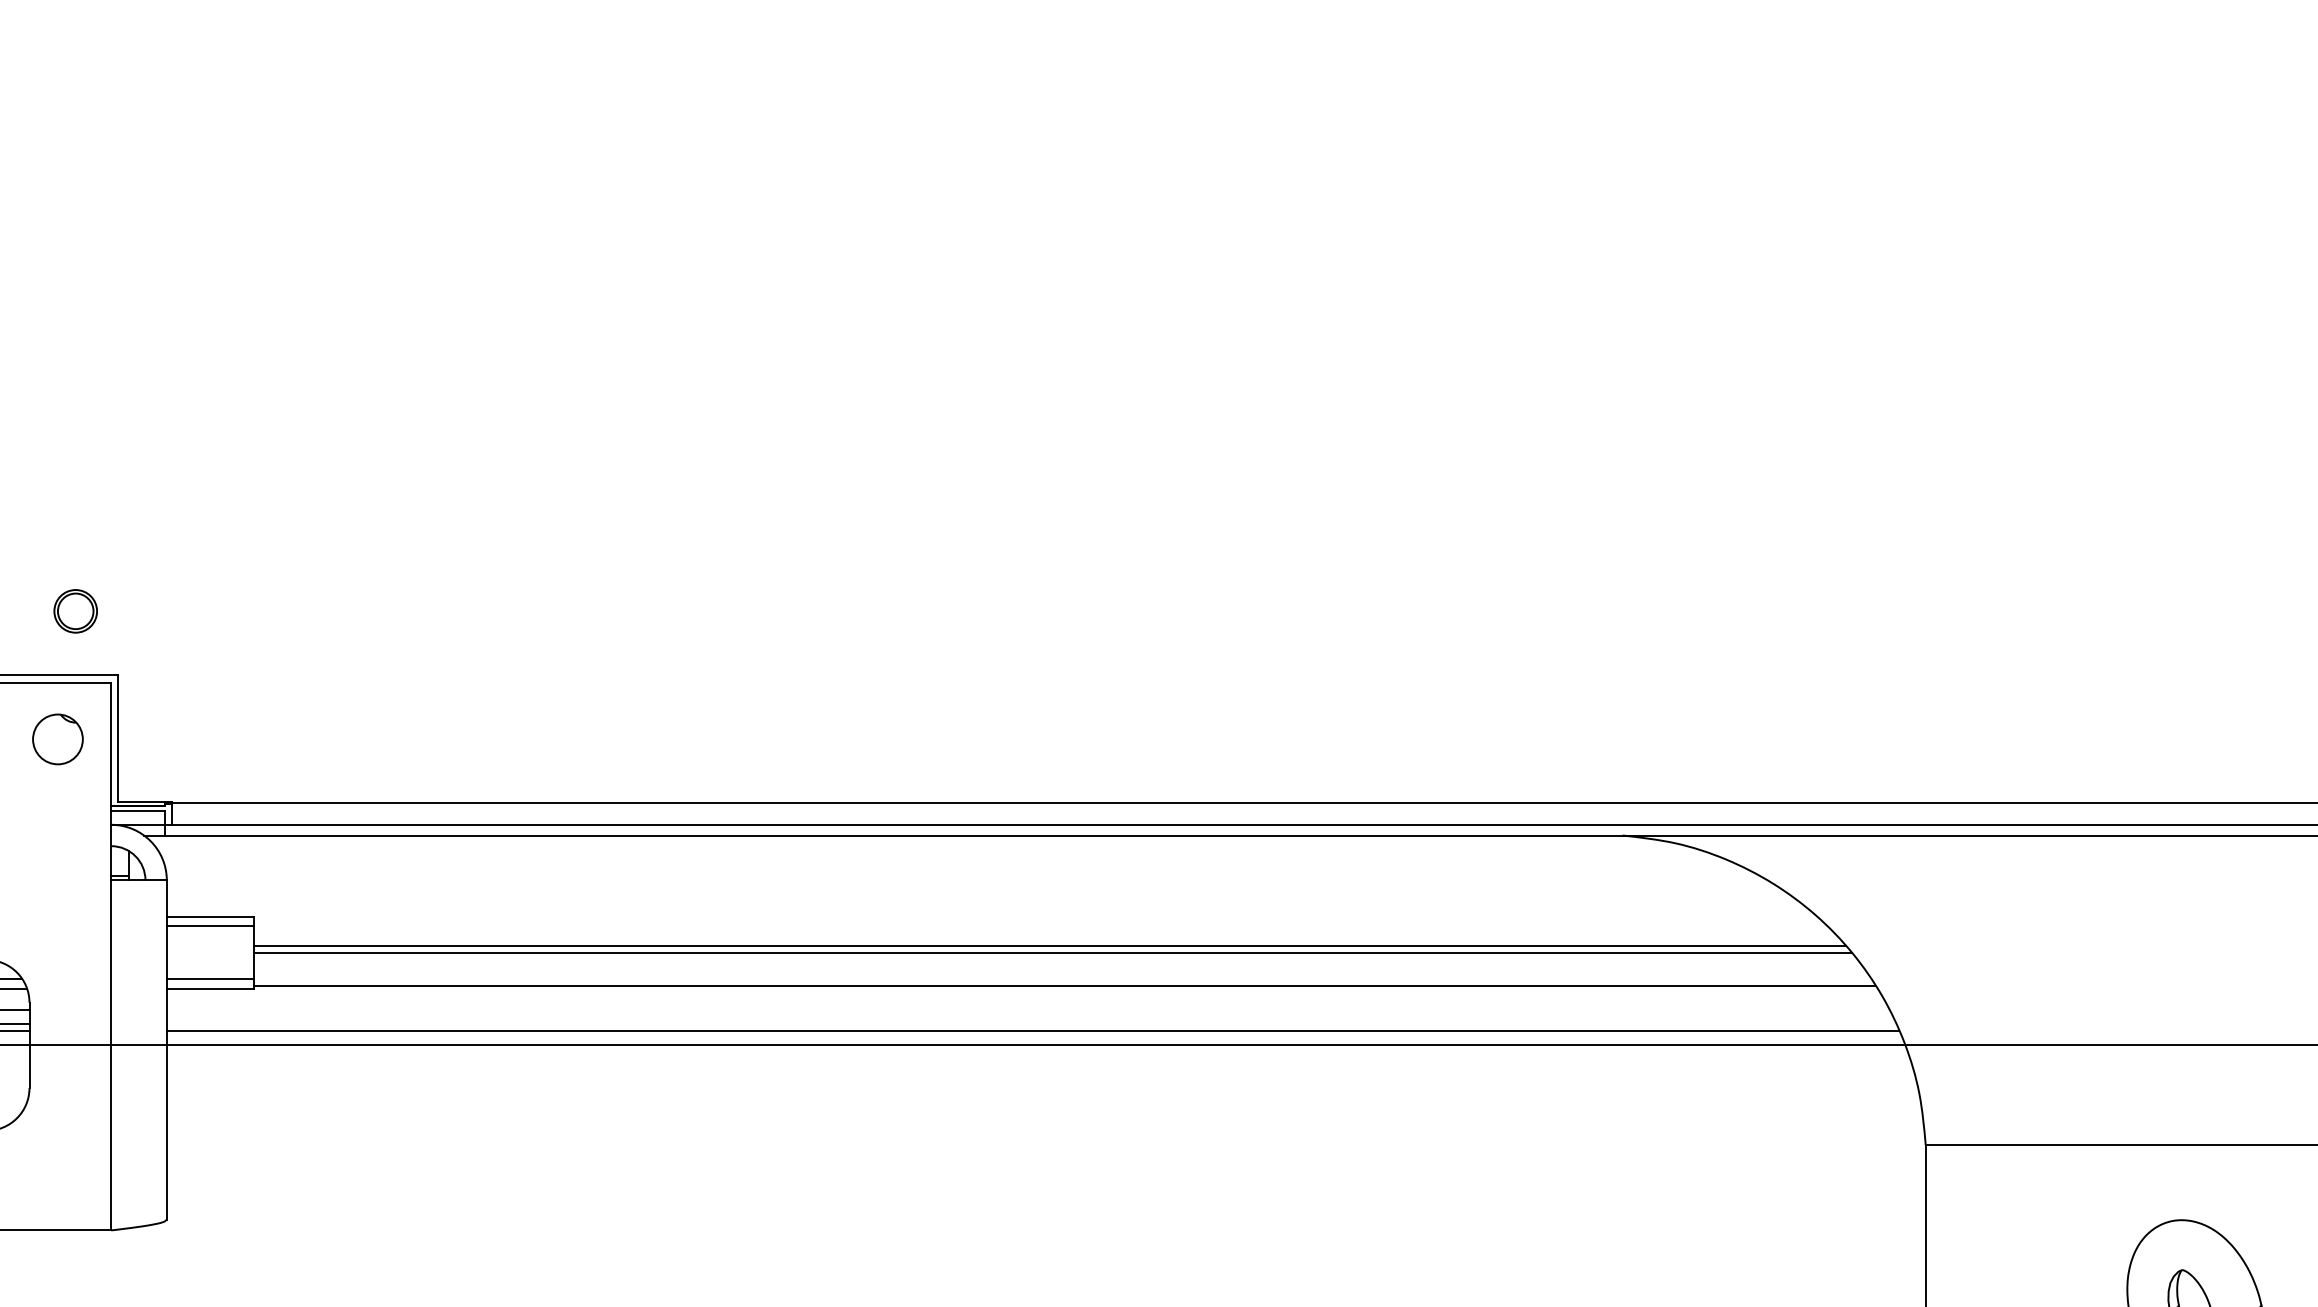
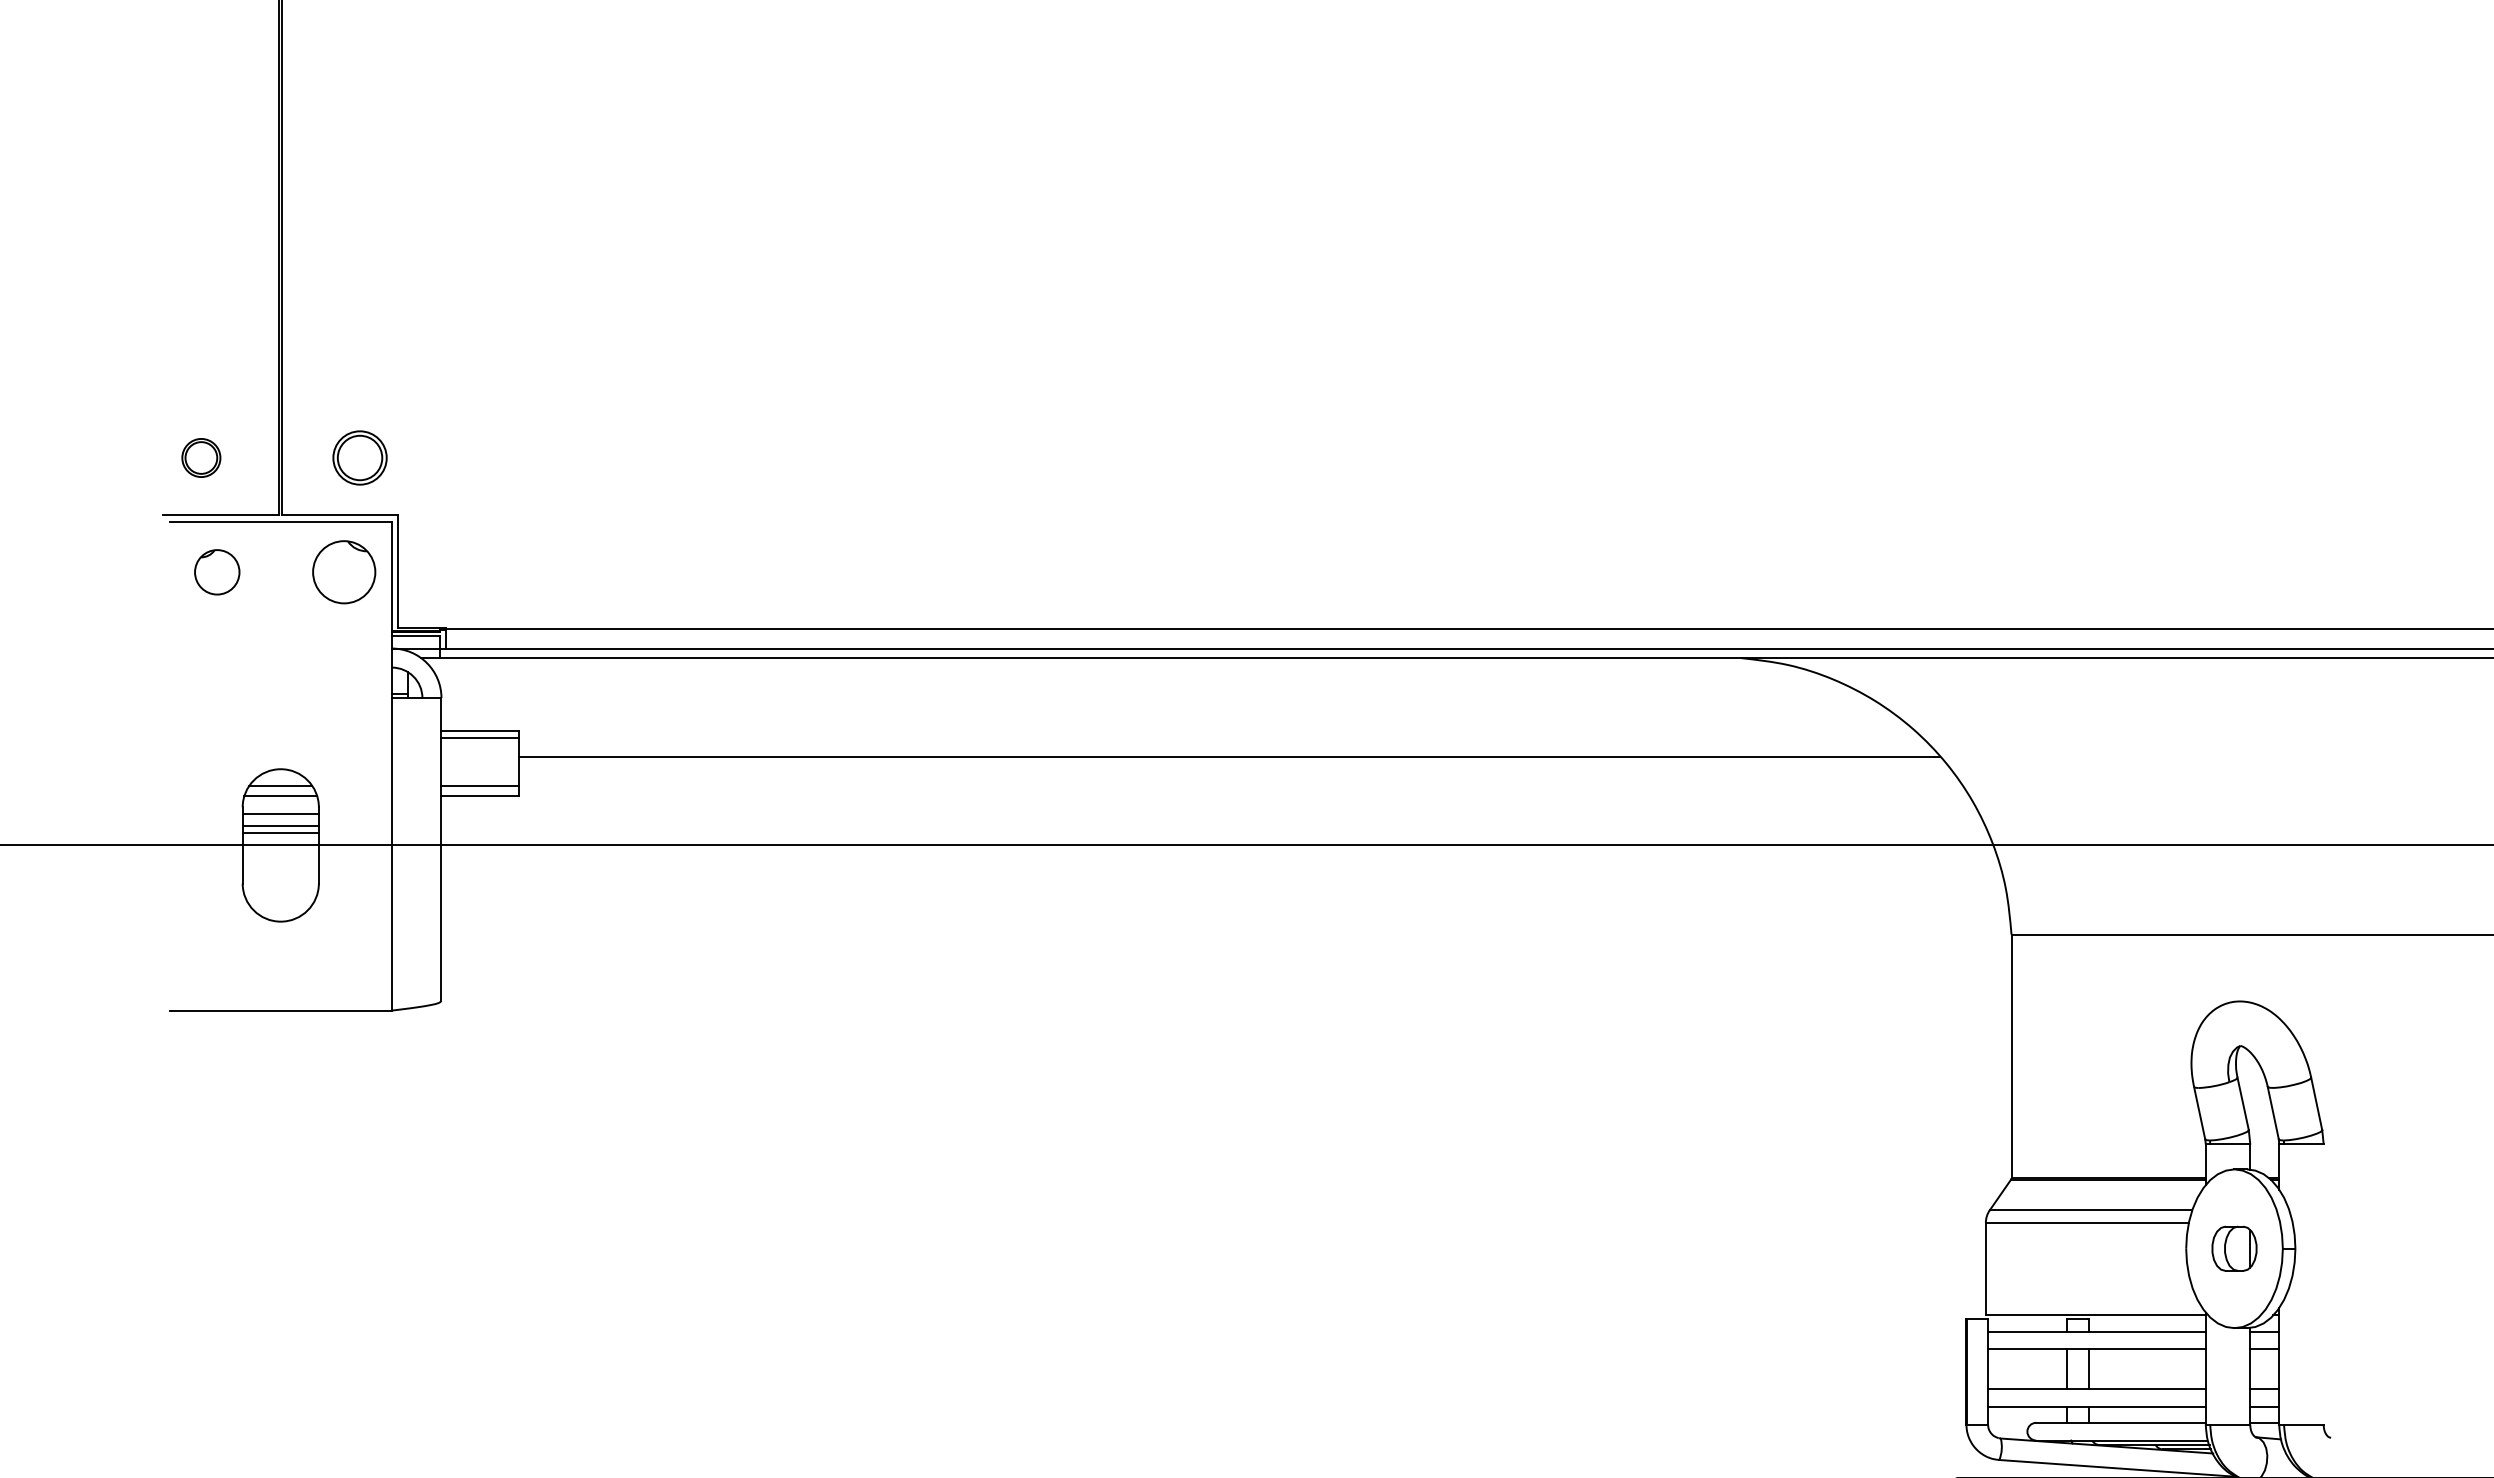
part: (76, 610) -> (360, 457), size x1.4
part: (58, 739) -> (344, 572), size x1.4
line: (1051, 952) -> (1231, 762), removed
line: (1064, 986) -> (1242, 792), removed
line: (1032, 1030) -> (1214, 832), removed

